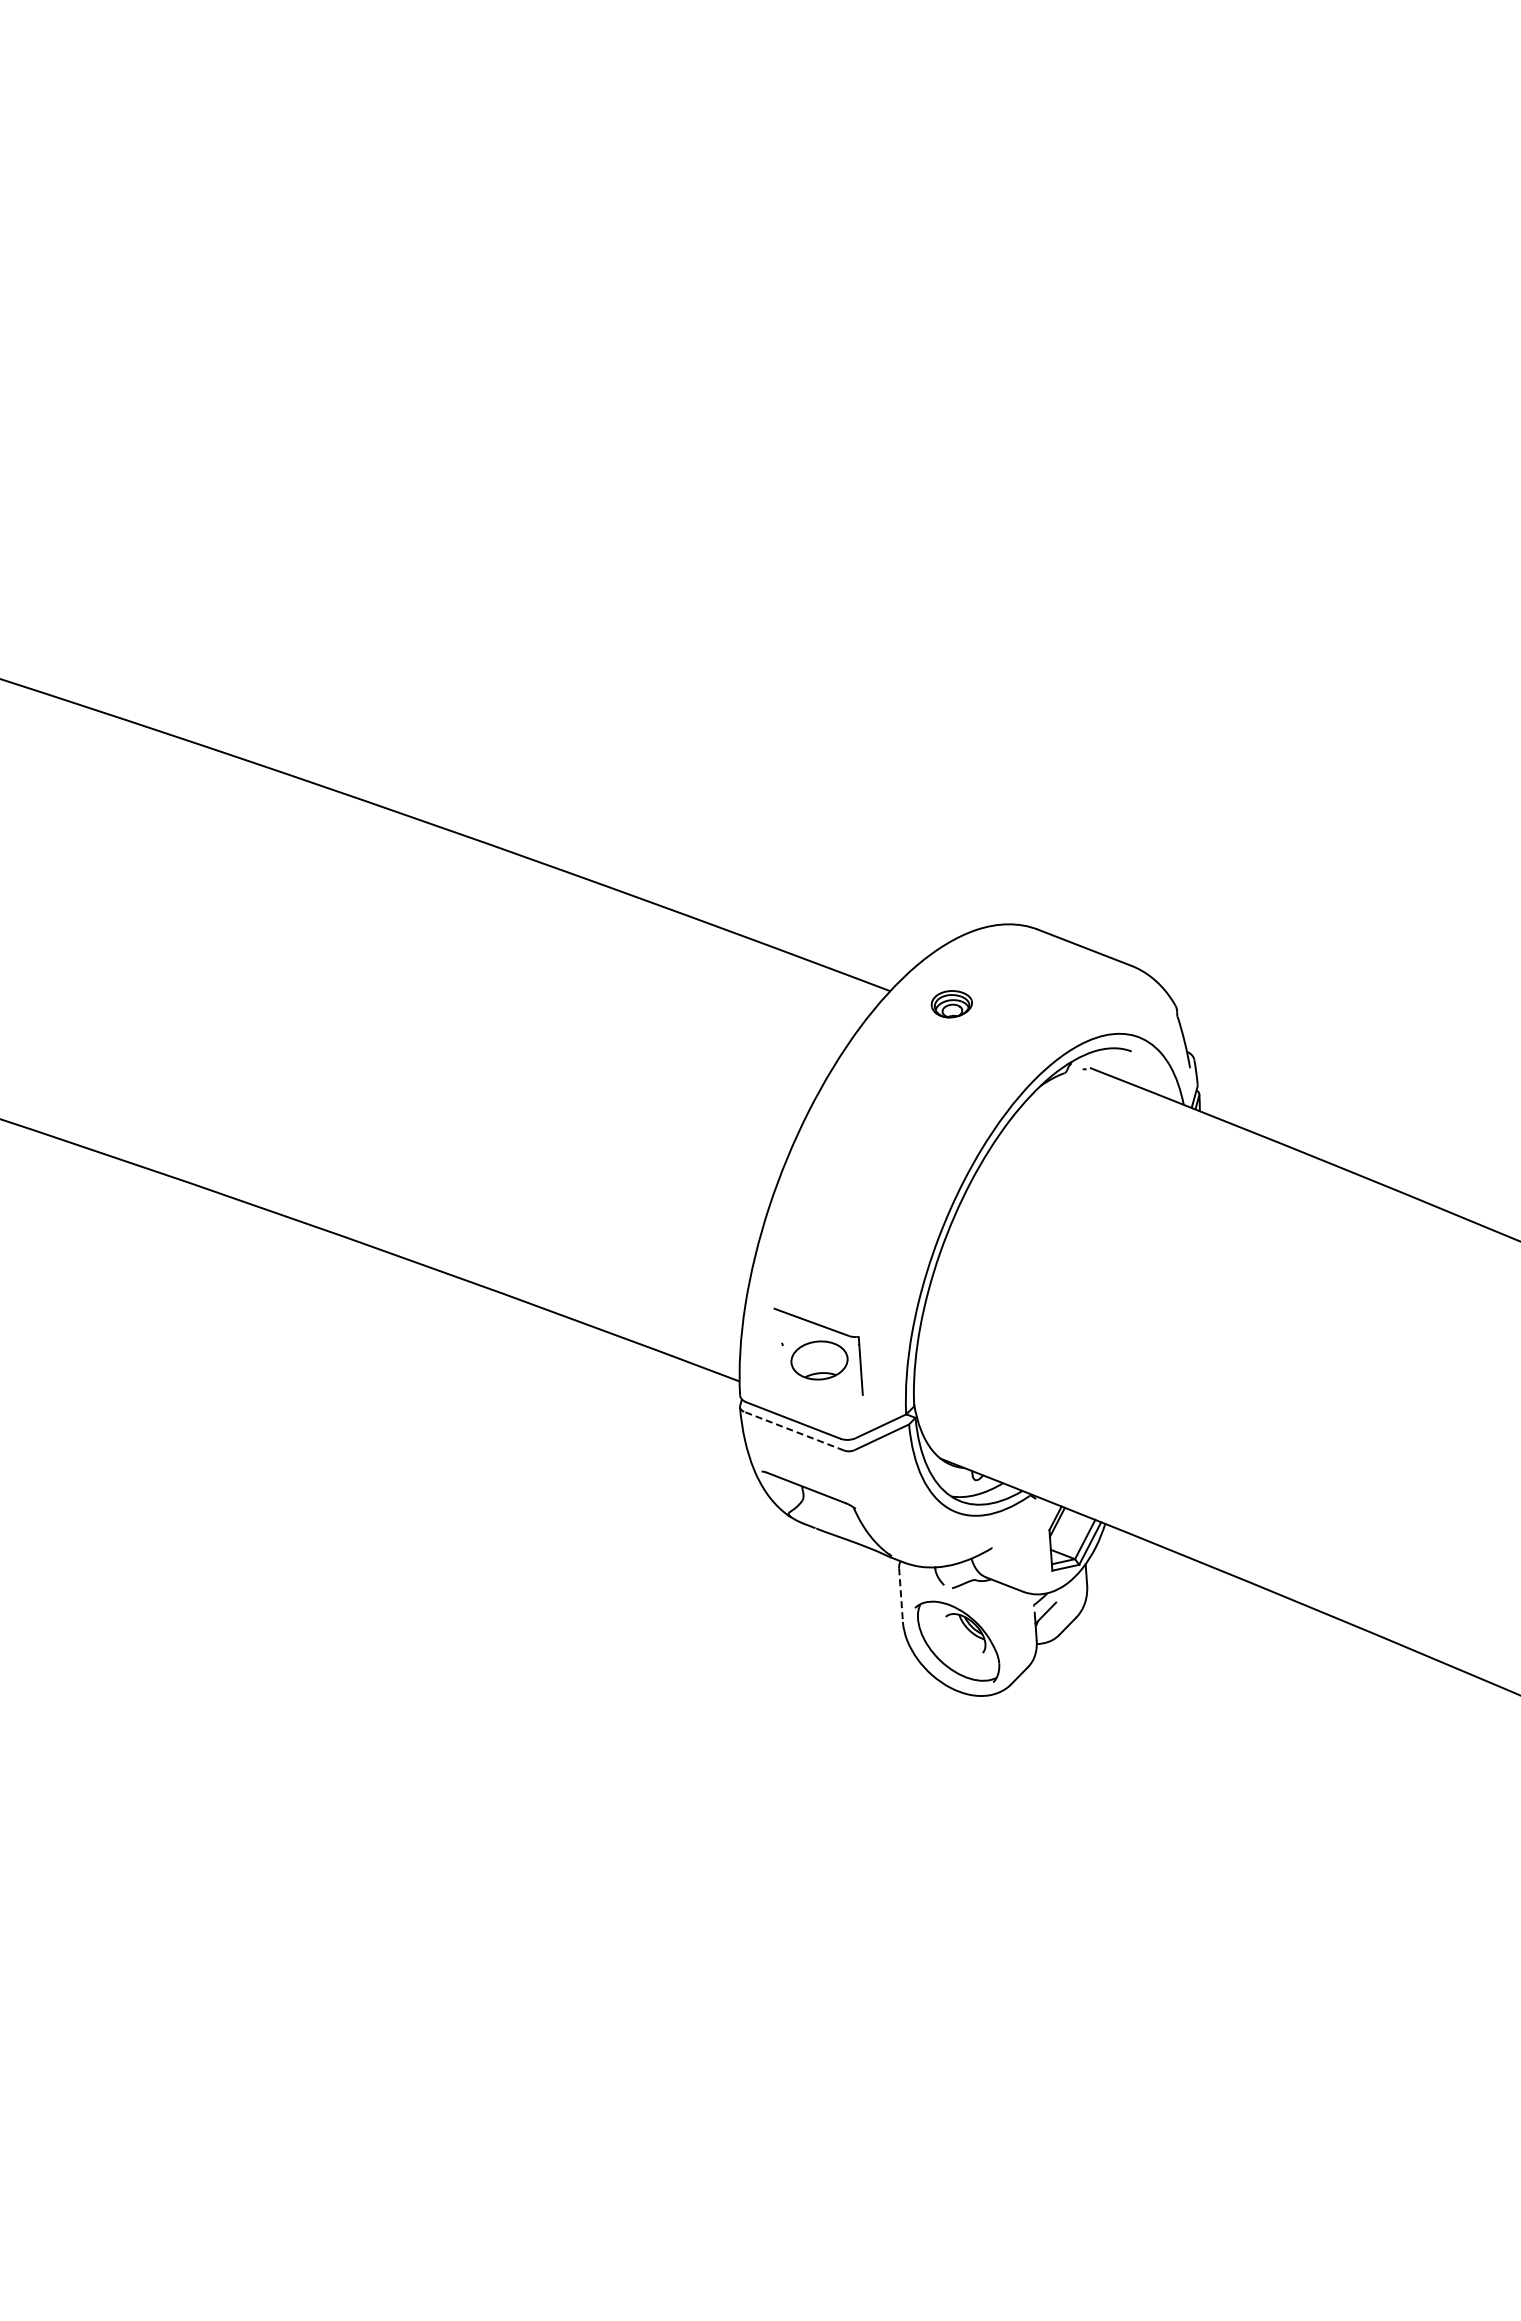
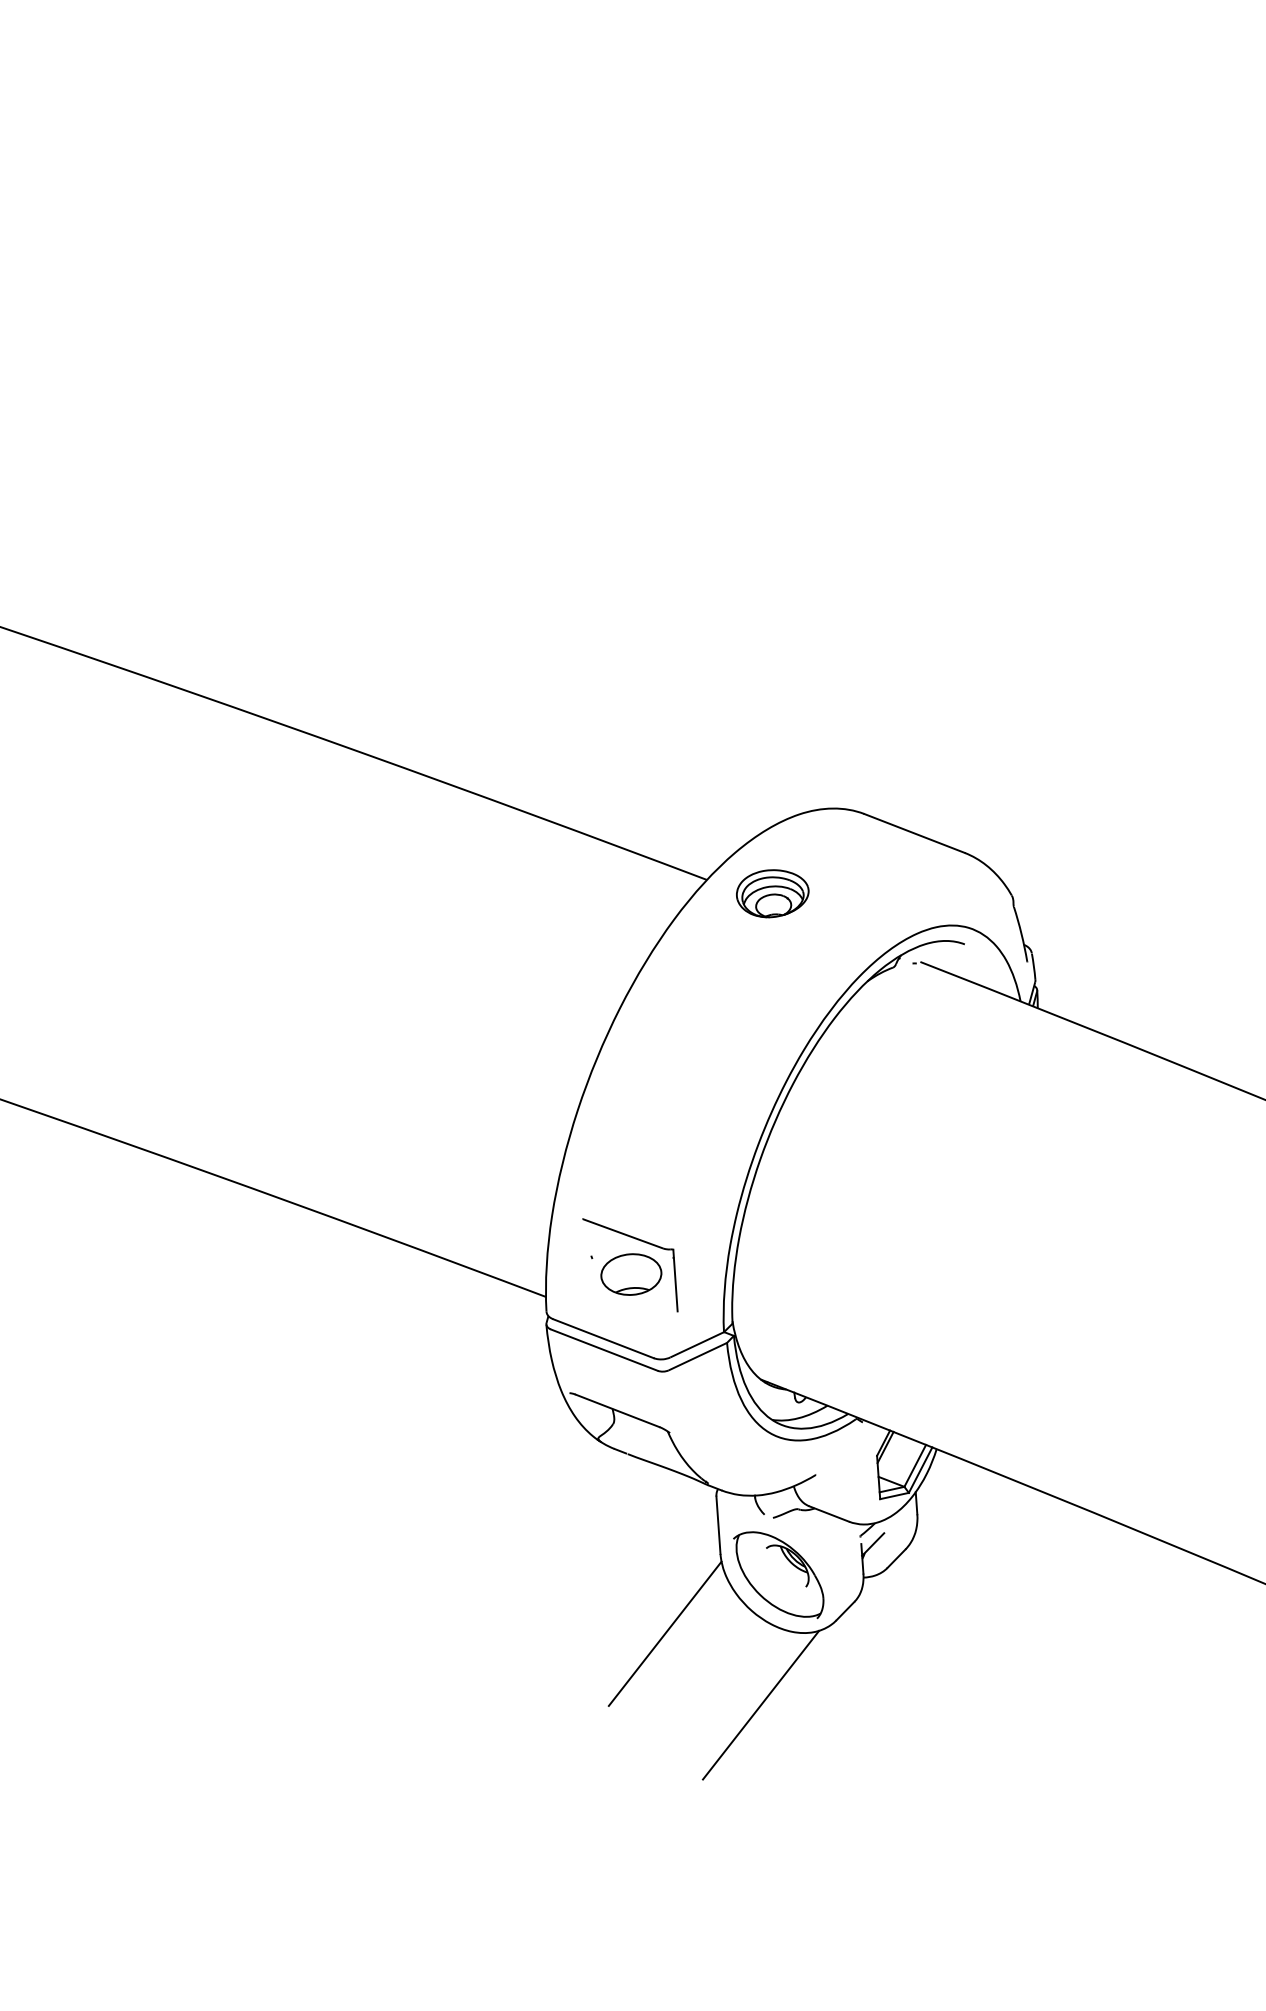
part: (951, 1004) -> (772, 894), size x1.67
line: (794, 1431) -> (604, 1350), dashed -> solid
line: (901, 1595) -> (718, 1525), dashed -> solid
line: (850, 1696) -> (664, 1633), added
line: (940, 1763) -> (760, 1705), added

